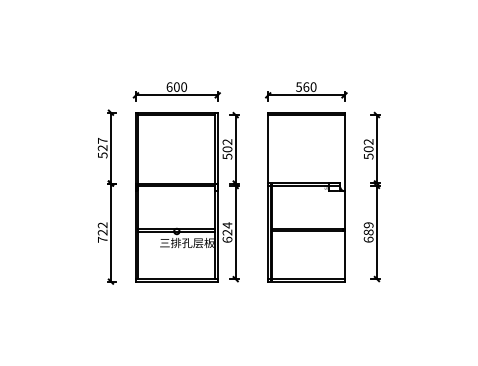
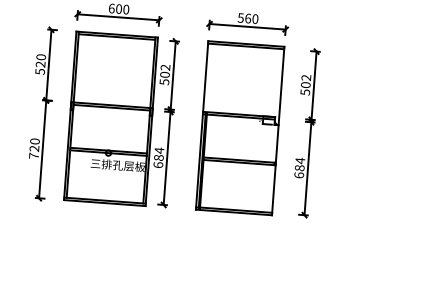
text: (102, 140) -> (40, 56), 527 -> 520
text: (102, 225) -> (34, 141), 722 -> 720
text: (368, 225) -> (300, 161), 689 -> 684
text: (227, 232) -> (158, 157), 624 -> 684

